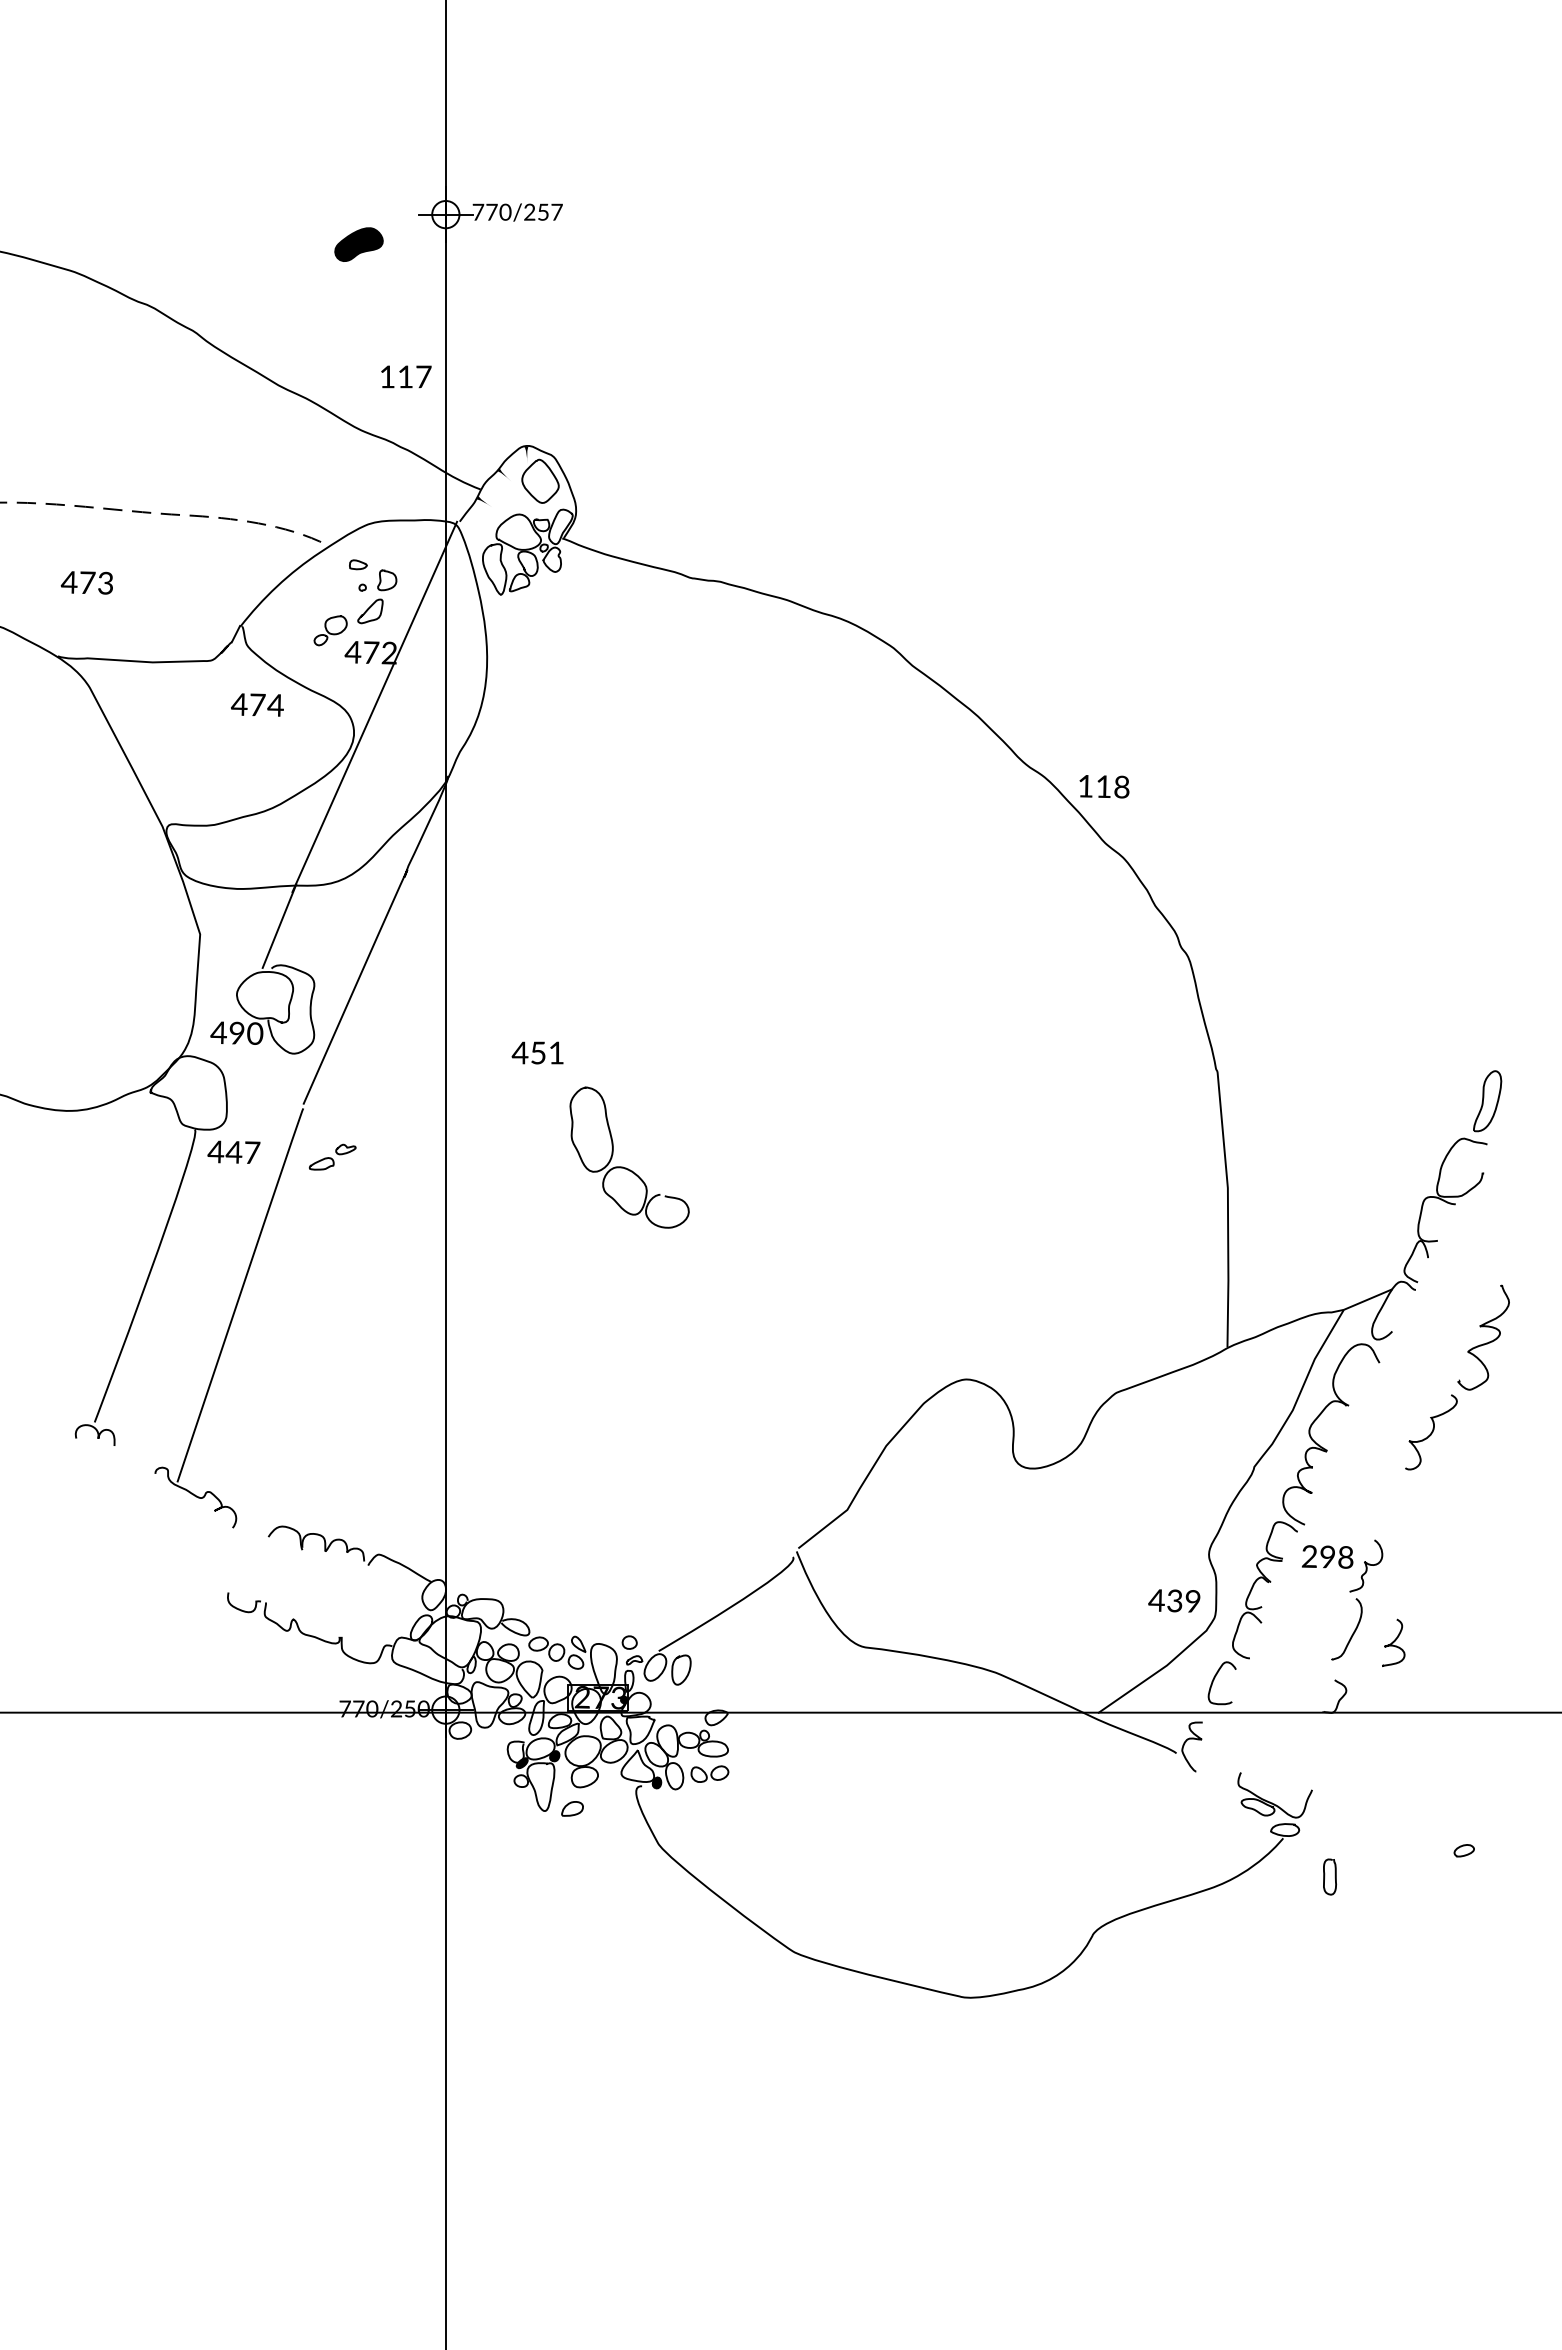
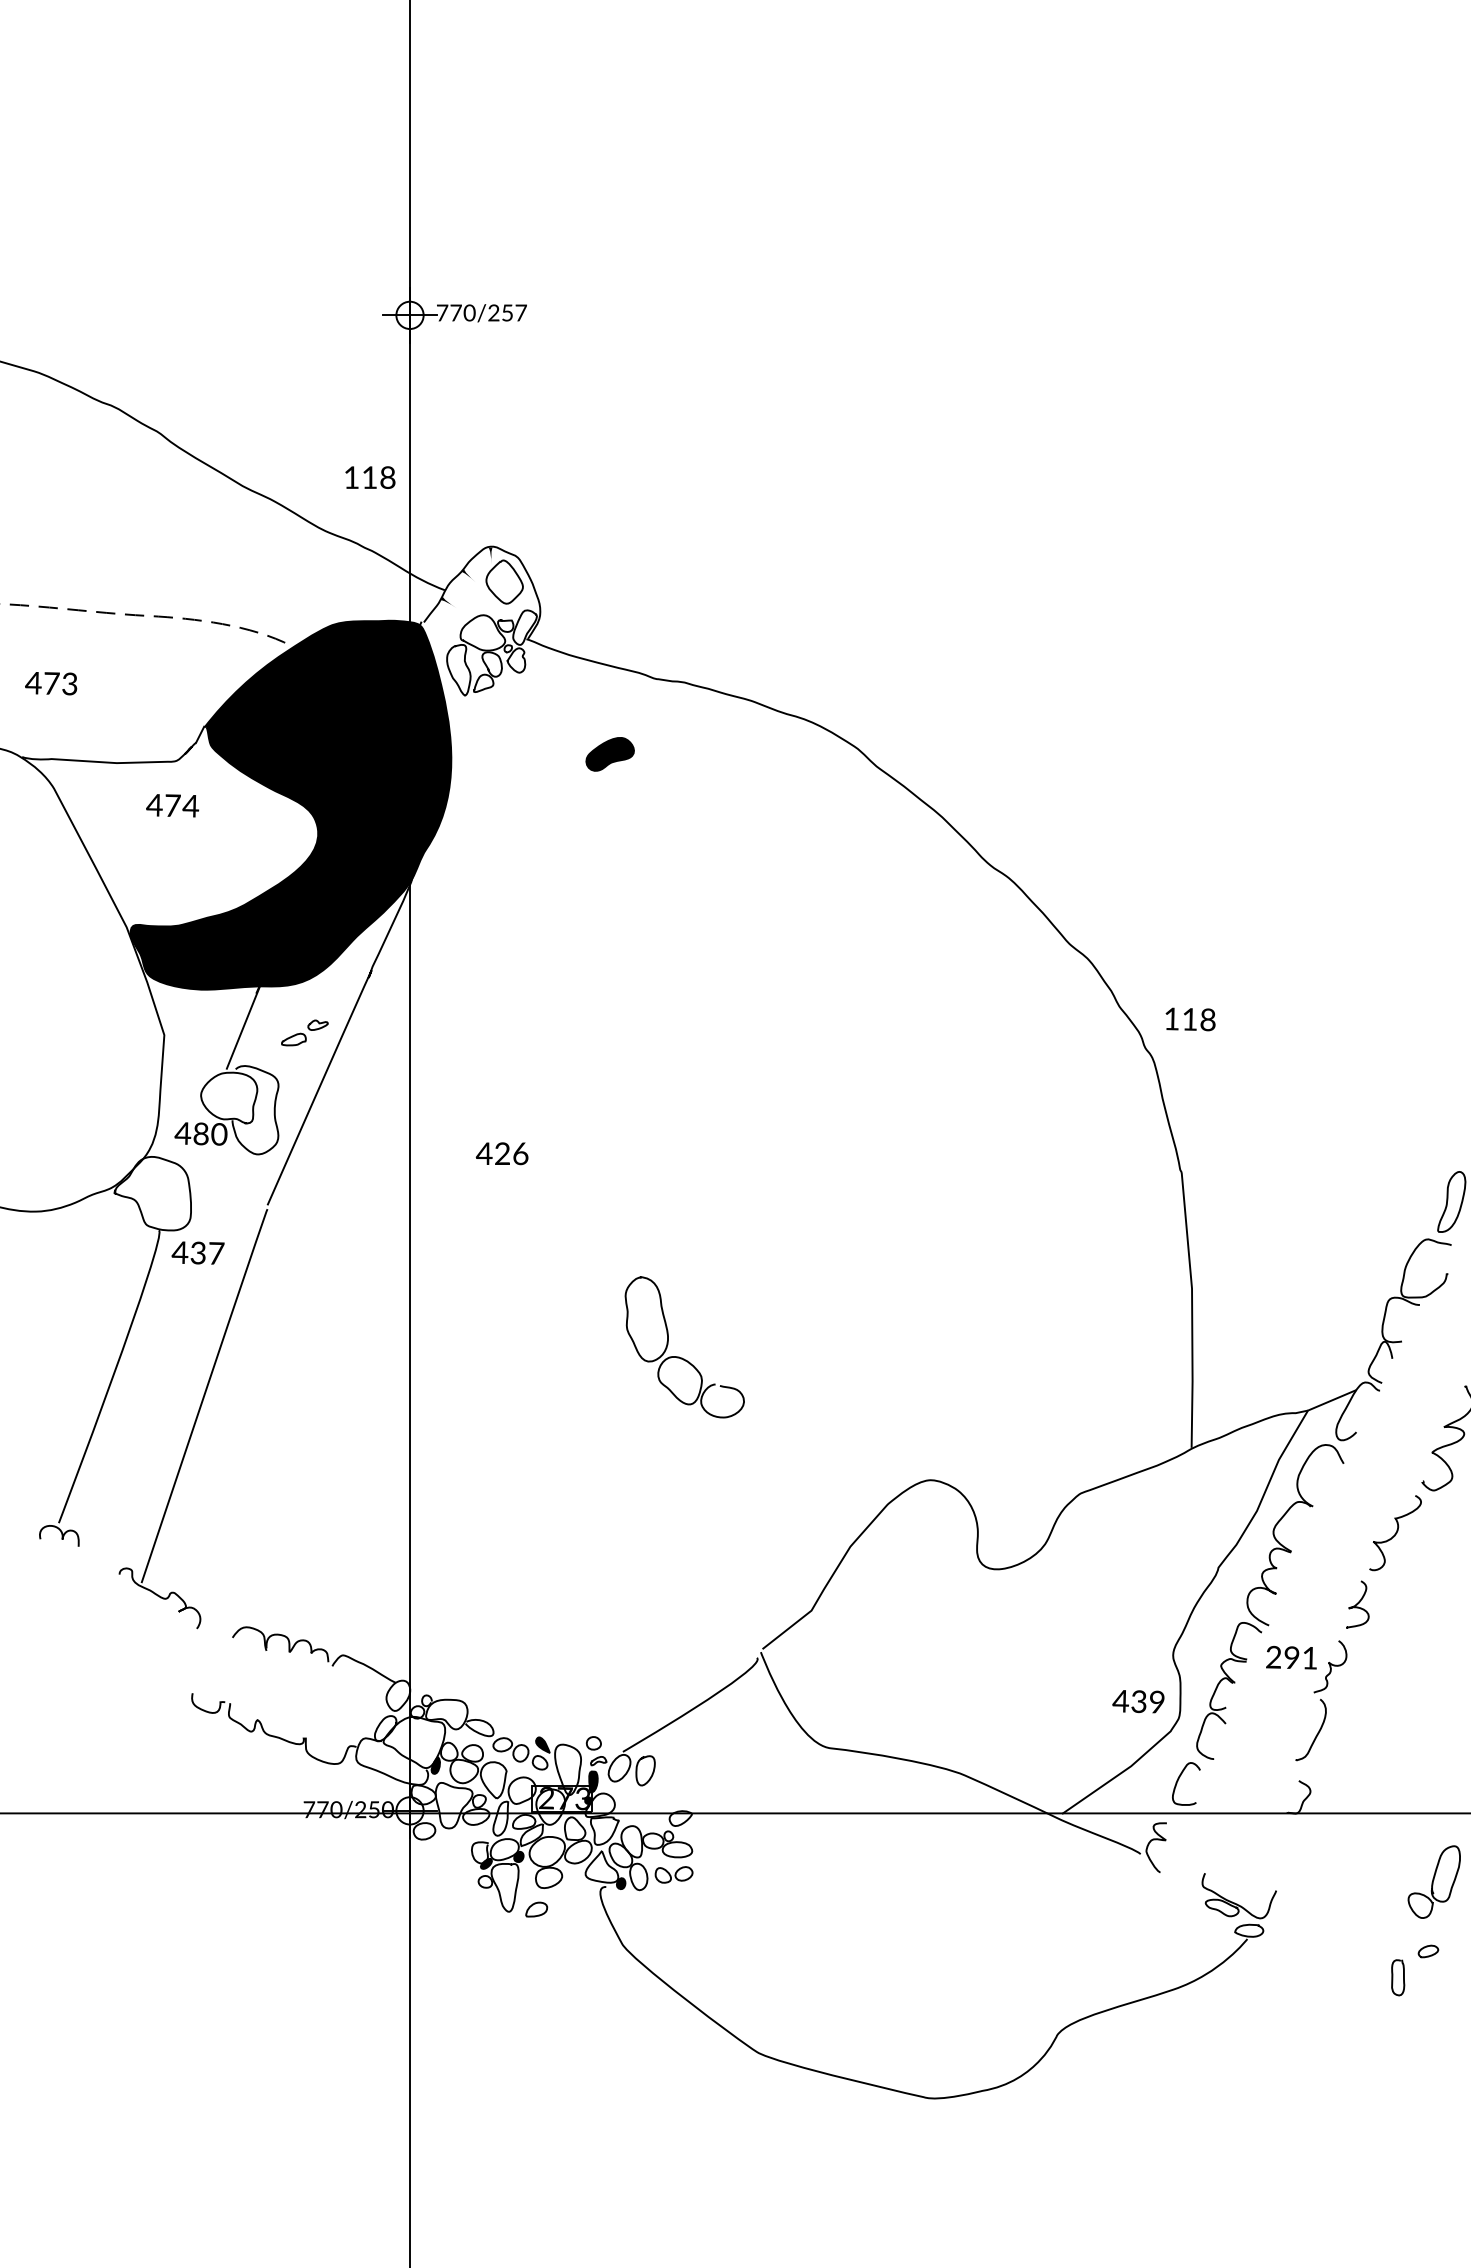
part: (358, 244) -> (609, 754), moved
text: (423, 376) -> (387, 477), 117 -> 118
text: (257, 704) -> (172, 805), moved
fill: (326, 704) -> (290, 805), added
text: (1104, 786) -> (1190, 1019), moved
text: (236, 1034) -> (200, 1135), 490 -> 480
text: (547, 1052) -> (511, 1153), 451 -> 426
text: (233, 1152) -> (197, 1253), 447 -> 437
part: (332, 1156) -> (304, 1032), moved
part: (626, 1167) -> (681, 1357), moved
text: (1345, 1557) -> (1309, 1658), 298 -> 291
curve: (1393, 1642) -> (1357, 1604), moved
fill: (578, 1644) -> (542, 1745), added
fill: (471, 1664) -> (435, 1765), added
fill: (629, 1680) -> (593, 1781), added
part: (1469, 1781) -> (1433, 1882), added
curve: (1325, 1876) -> (1393, 1977), moved

